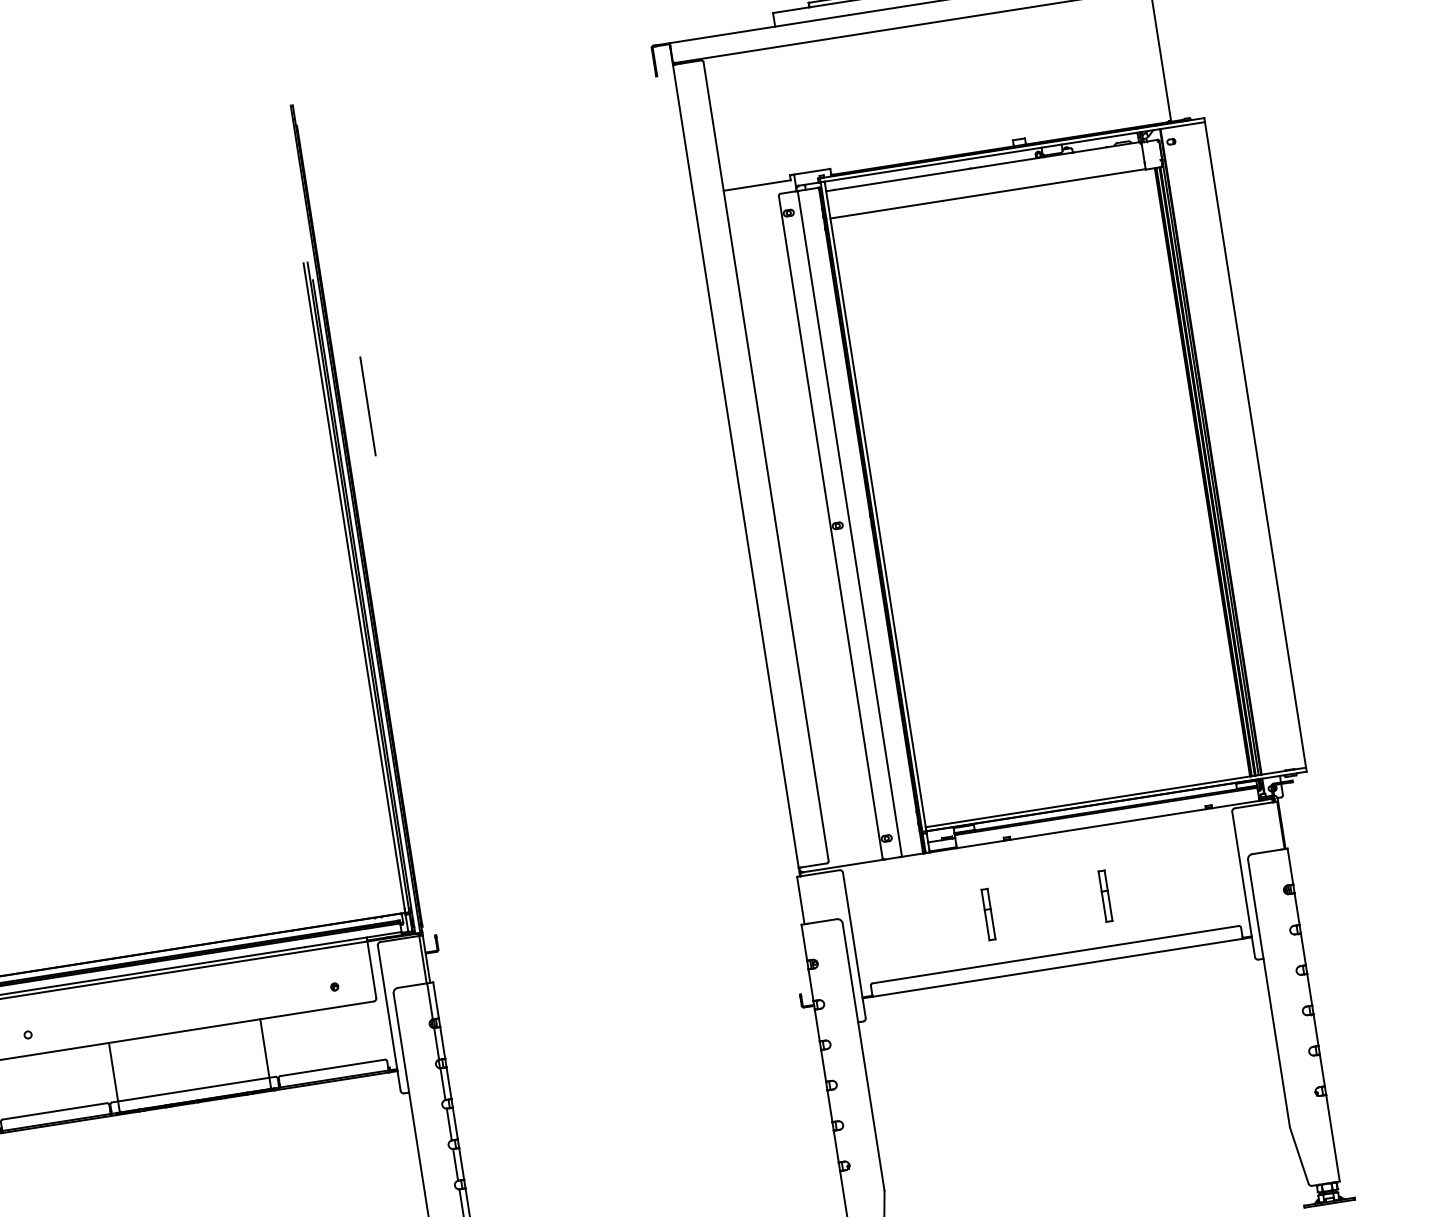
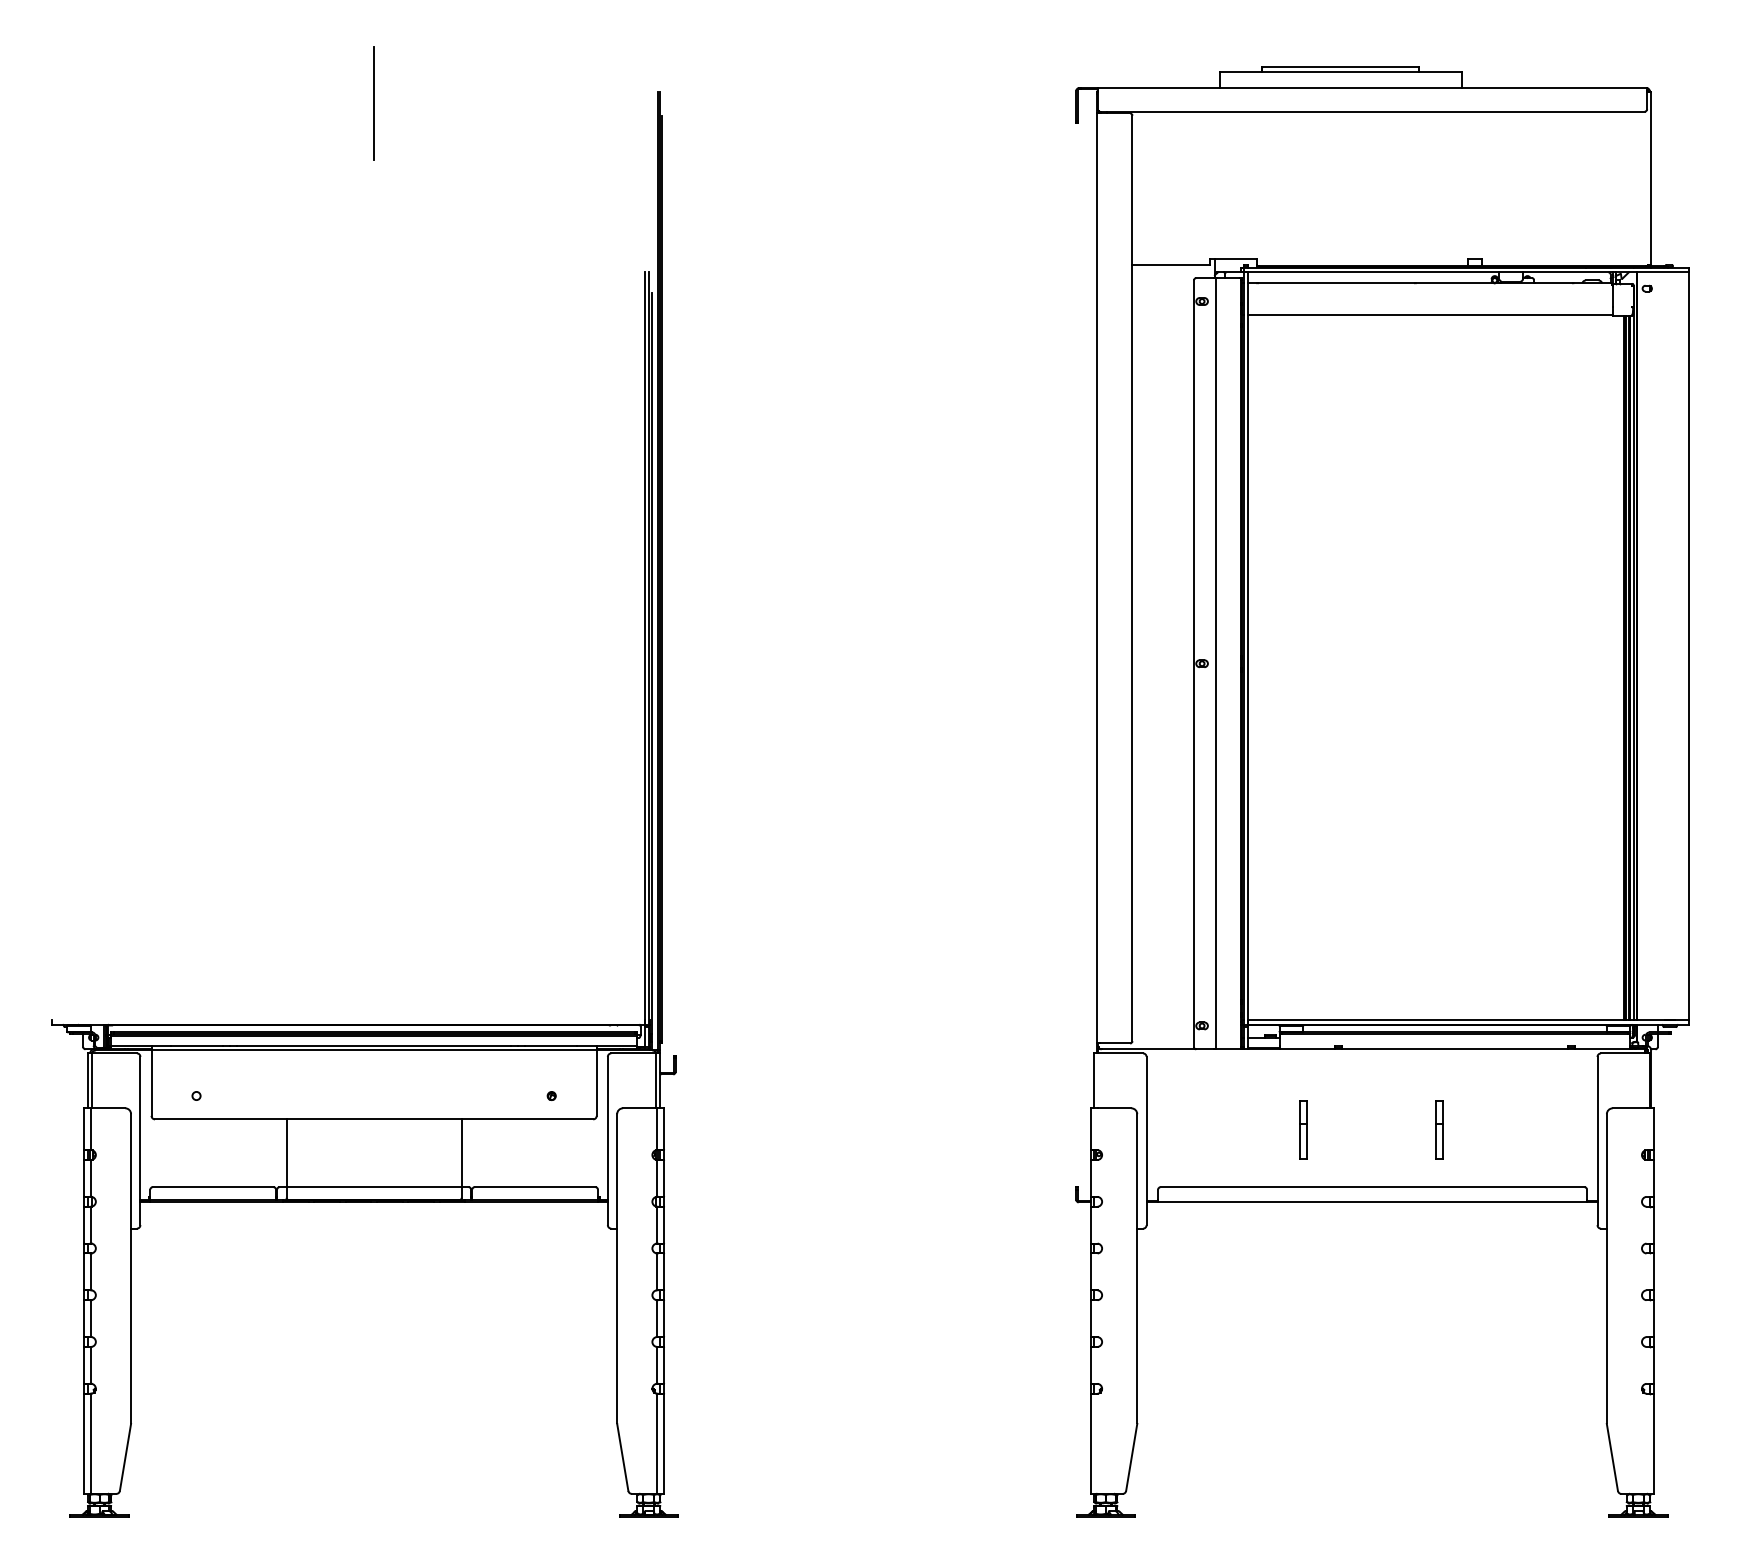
line: (367, 406) -> (373, 103), moved

